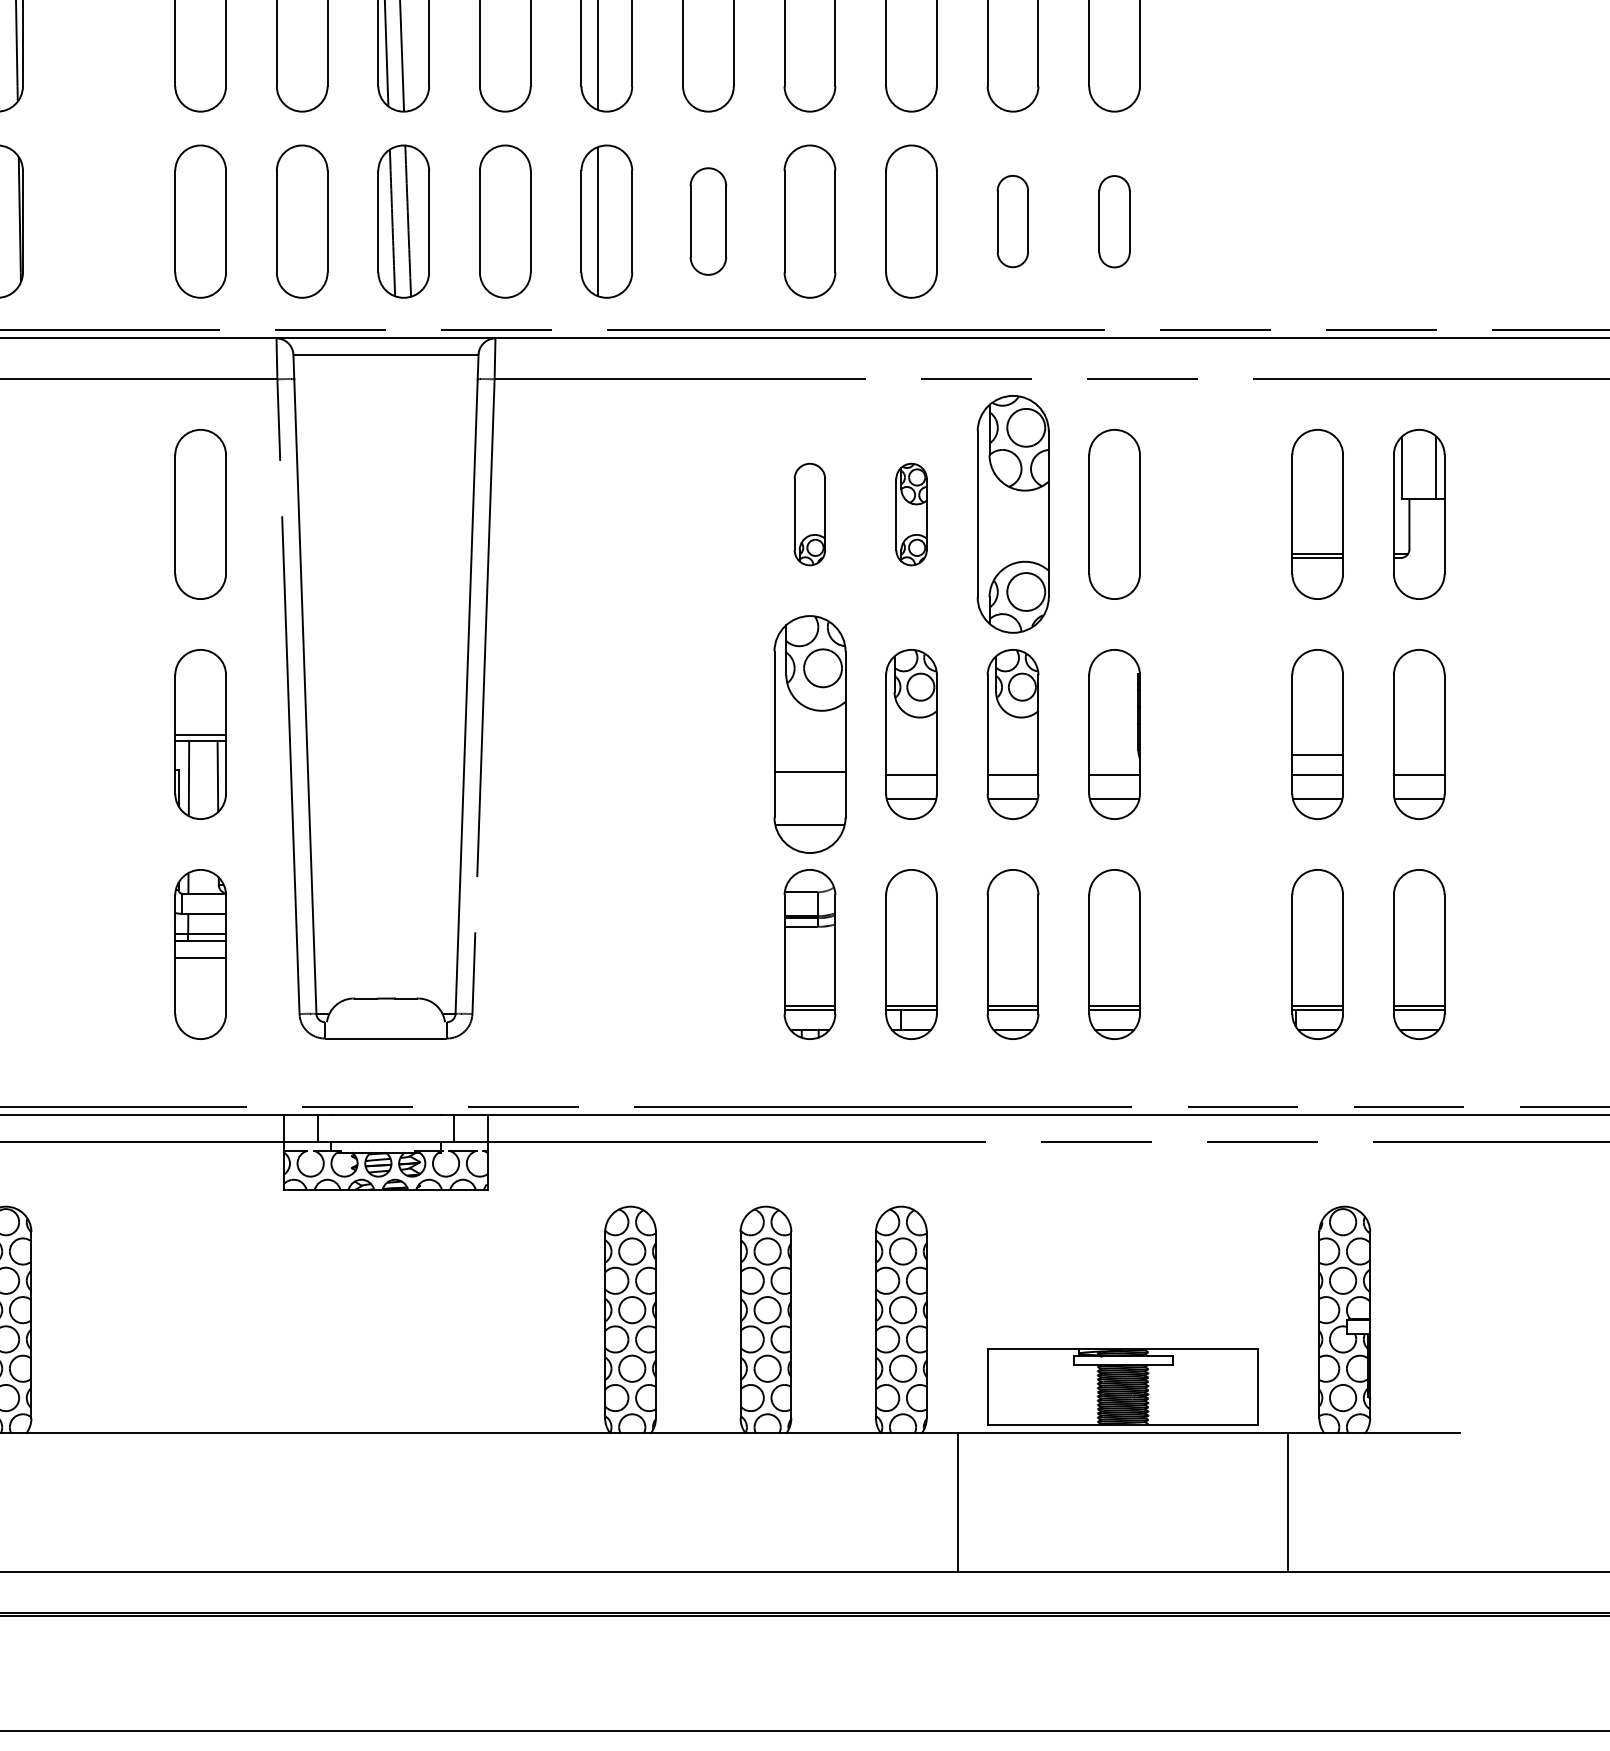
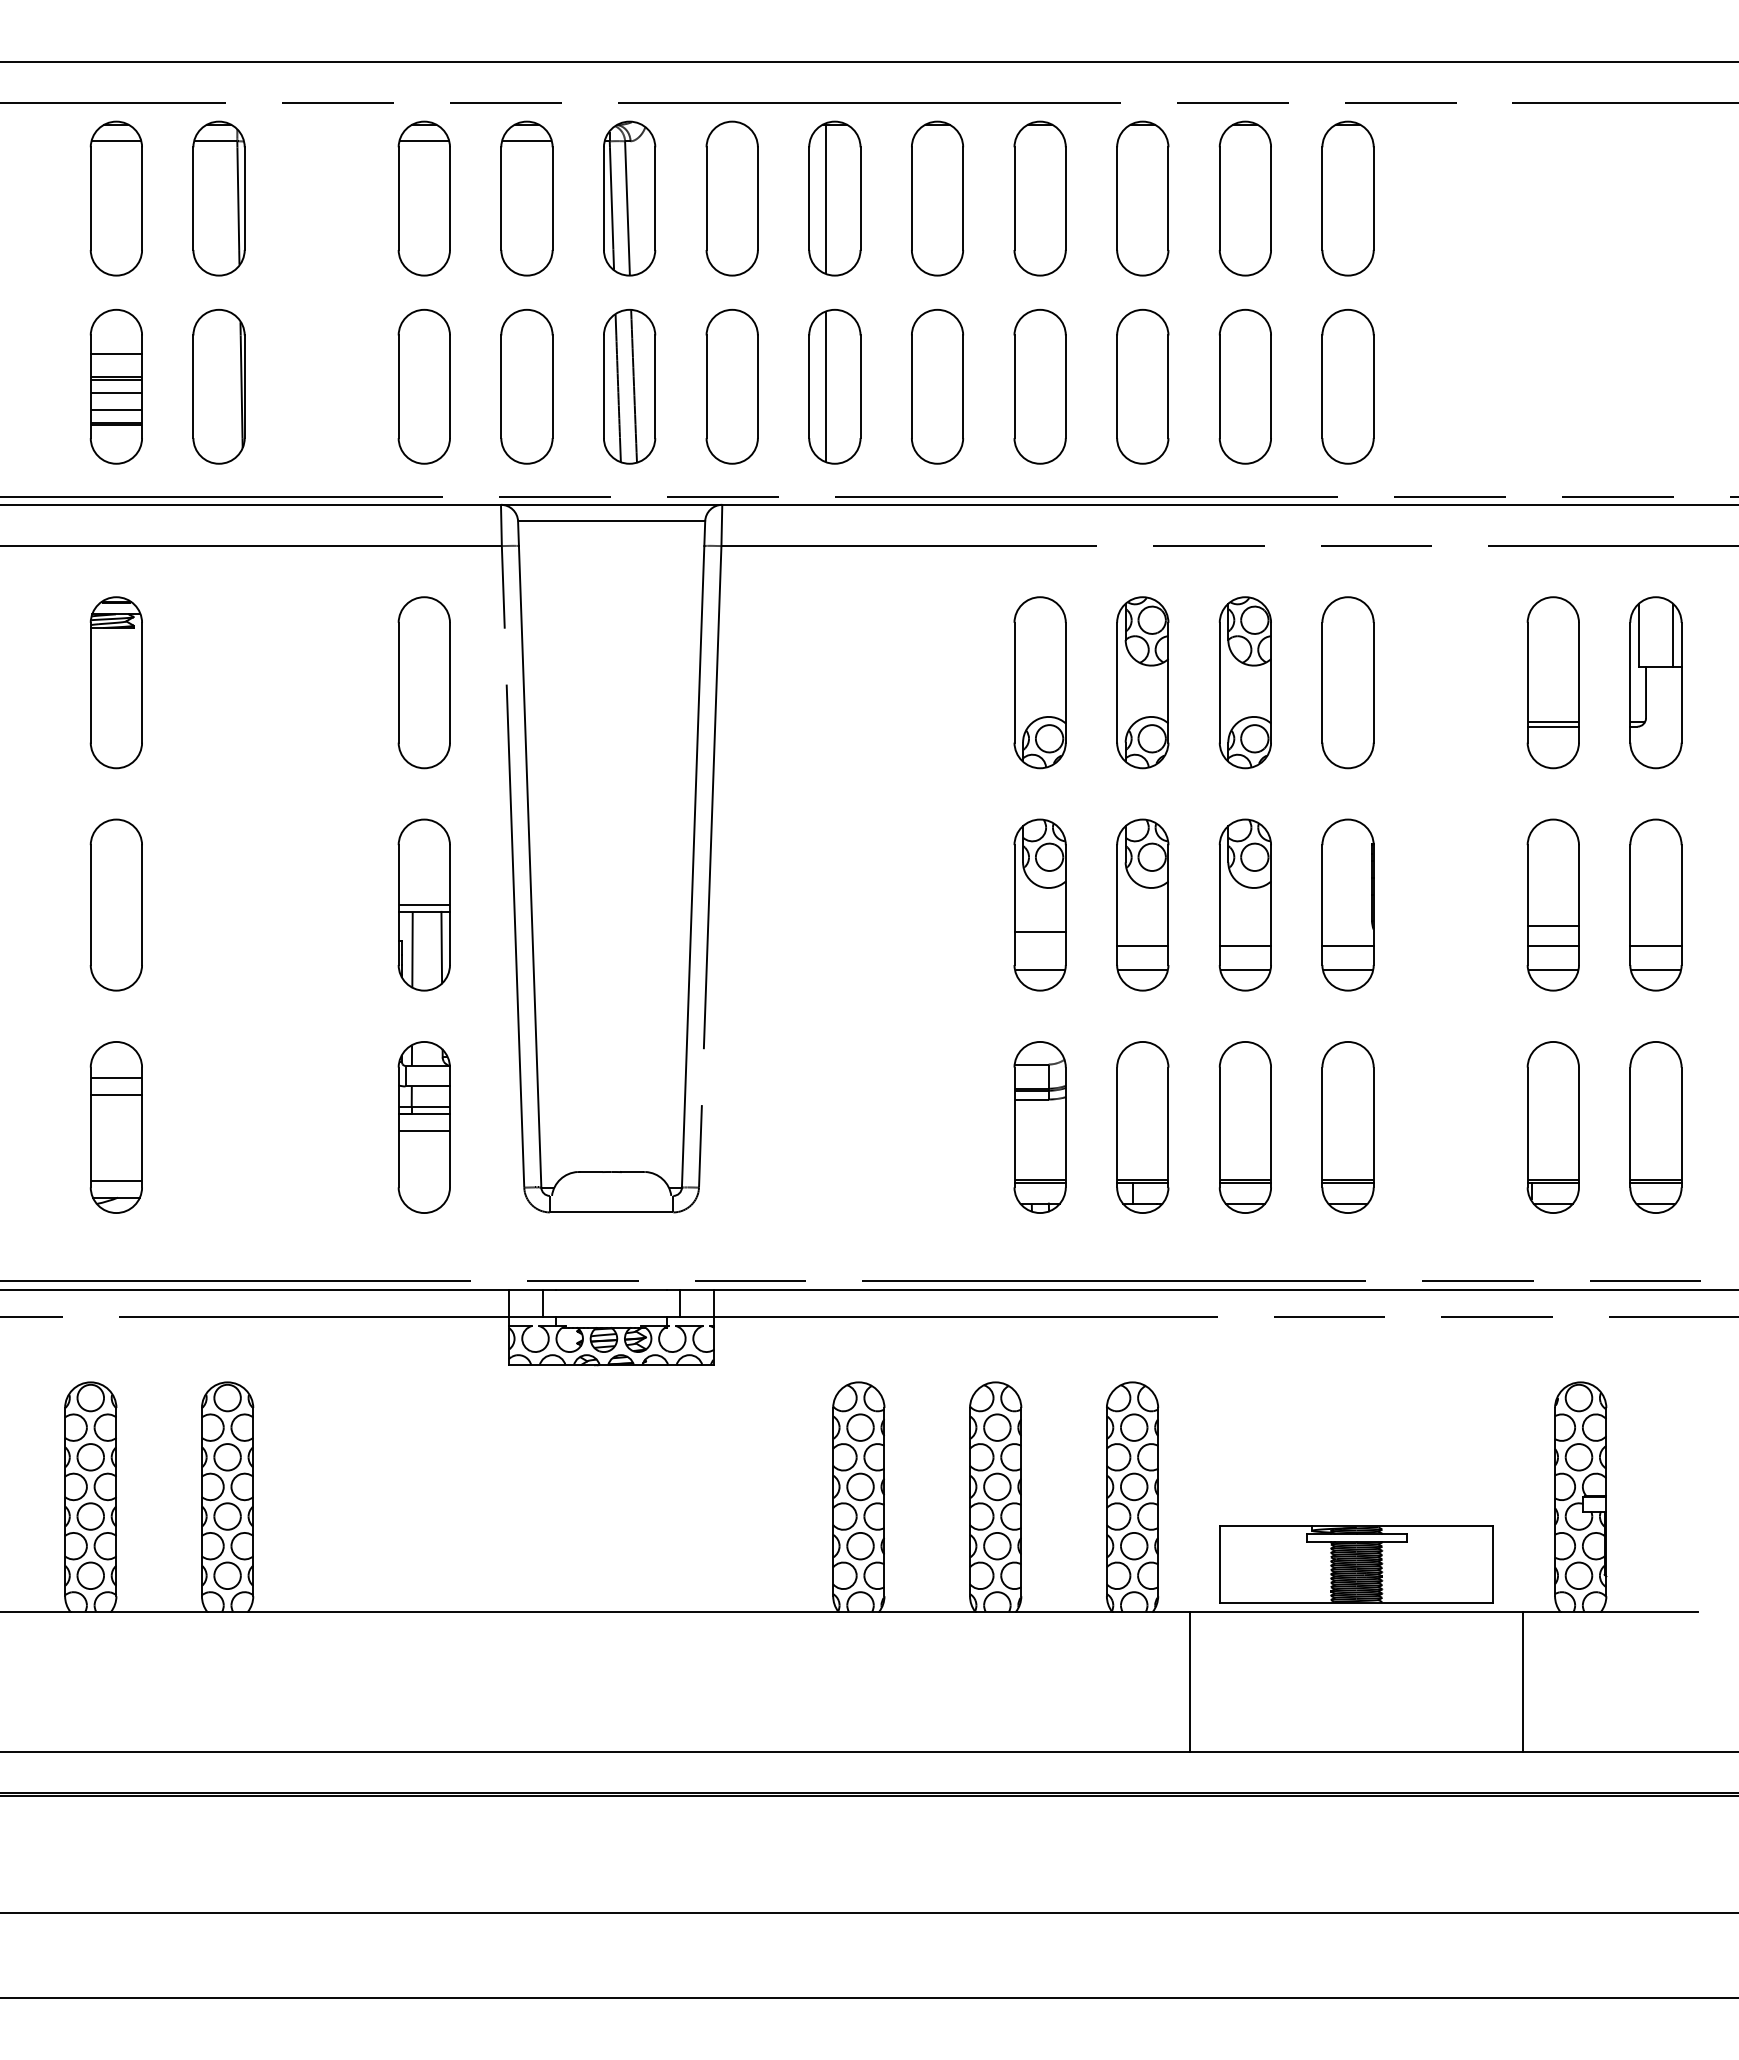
part: (708, 221) -> (937, 386), size x1.43
part: (1012, 221) -> (1244, 386), size x1.67
part: (1114, 221) -> (1347, 386), size x1.67
part: (809, 514) -> (1039, 682), size x1.67
part: (911, 514) -> (1142, 682), size x1.67
part: (1012, 514) -> (1244, 682), size x0.71
part: (809, 733) -> (1039, 904), size x0.71

